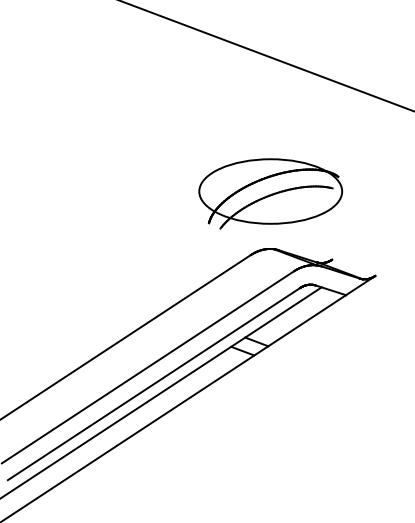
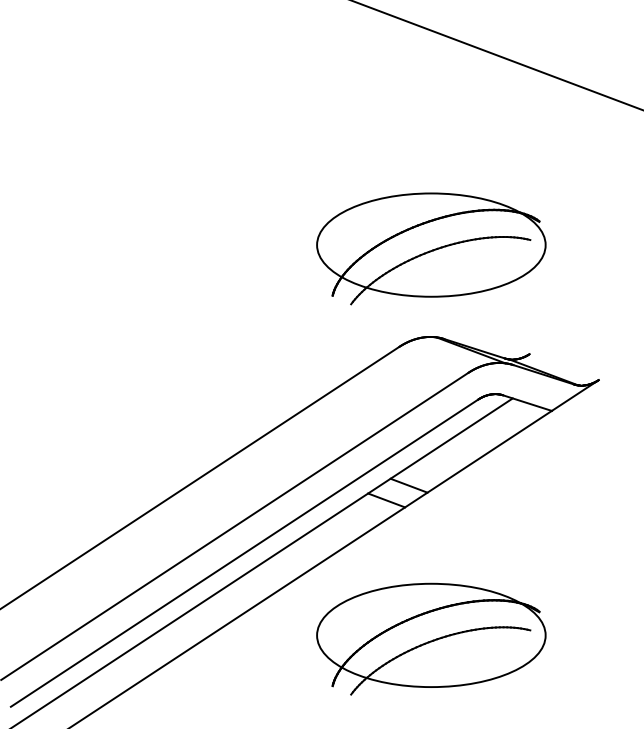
part: (270, 437) -> (430, 638), added

